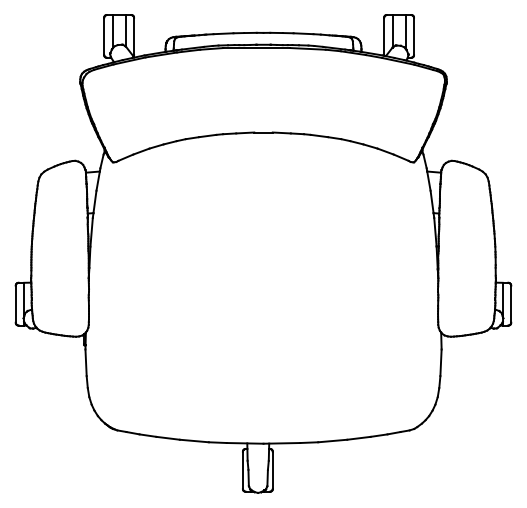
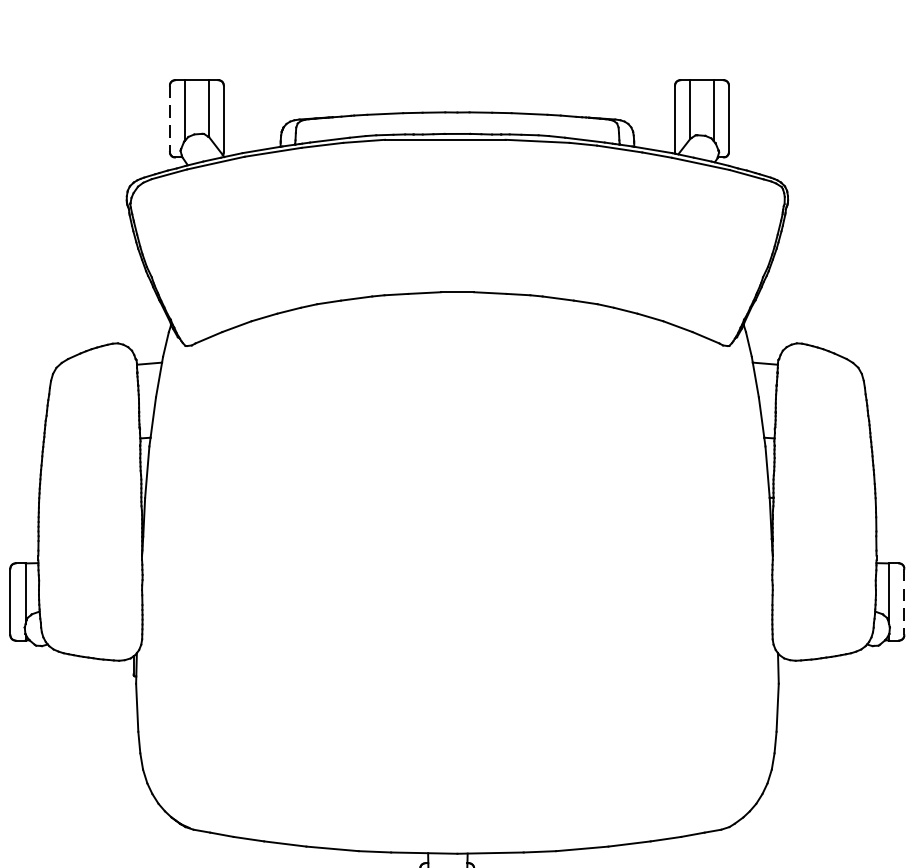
line: (104, 36) -> (170, 118), solid -> dashed
line: (511, 304) -> (904, 602), solid -> dashed

